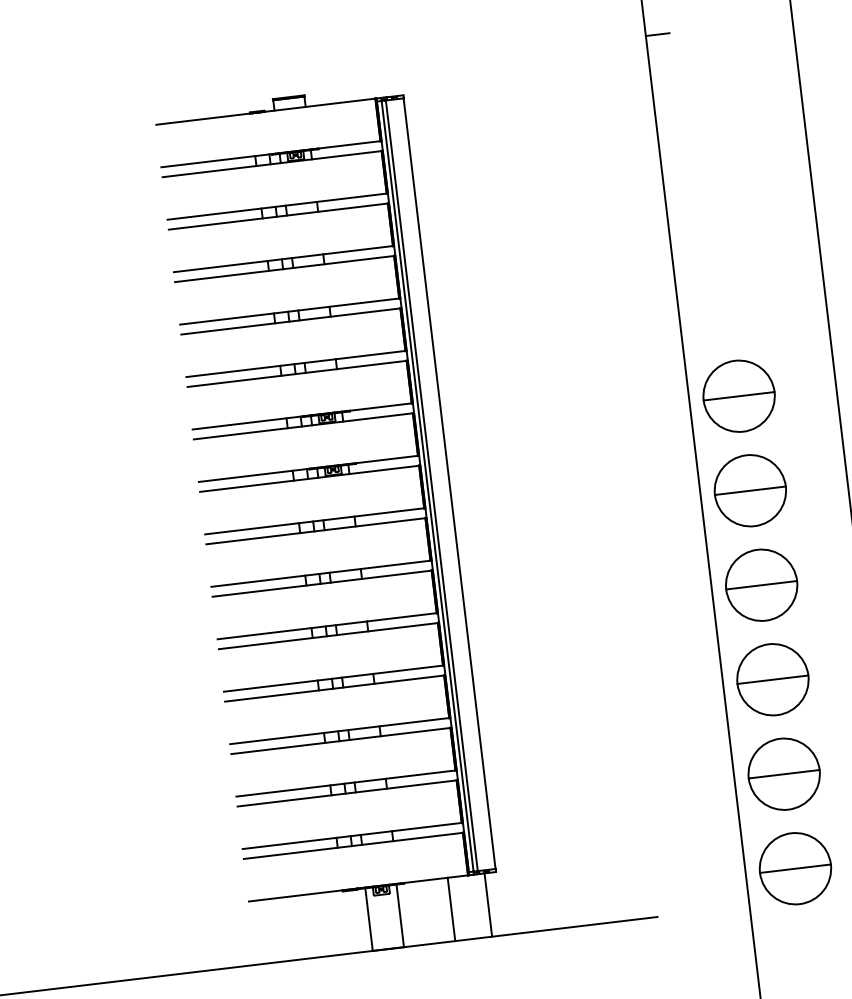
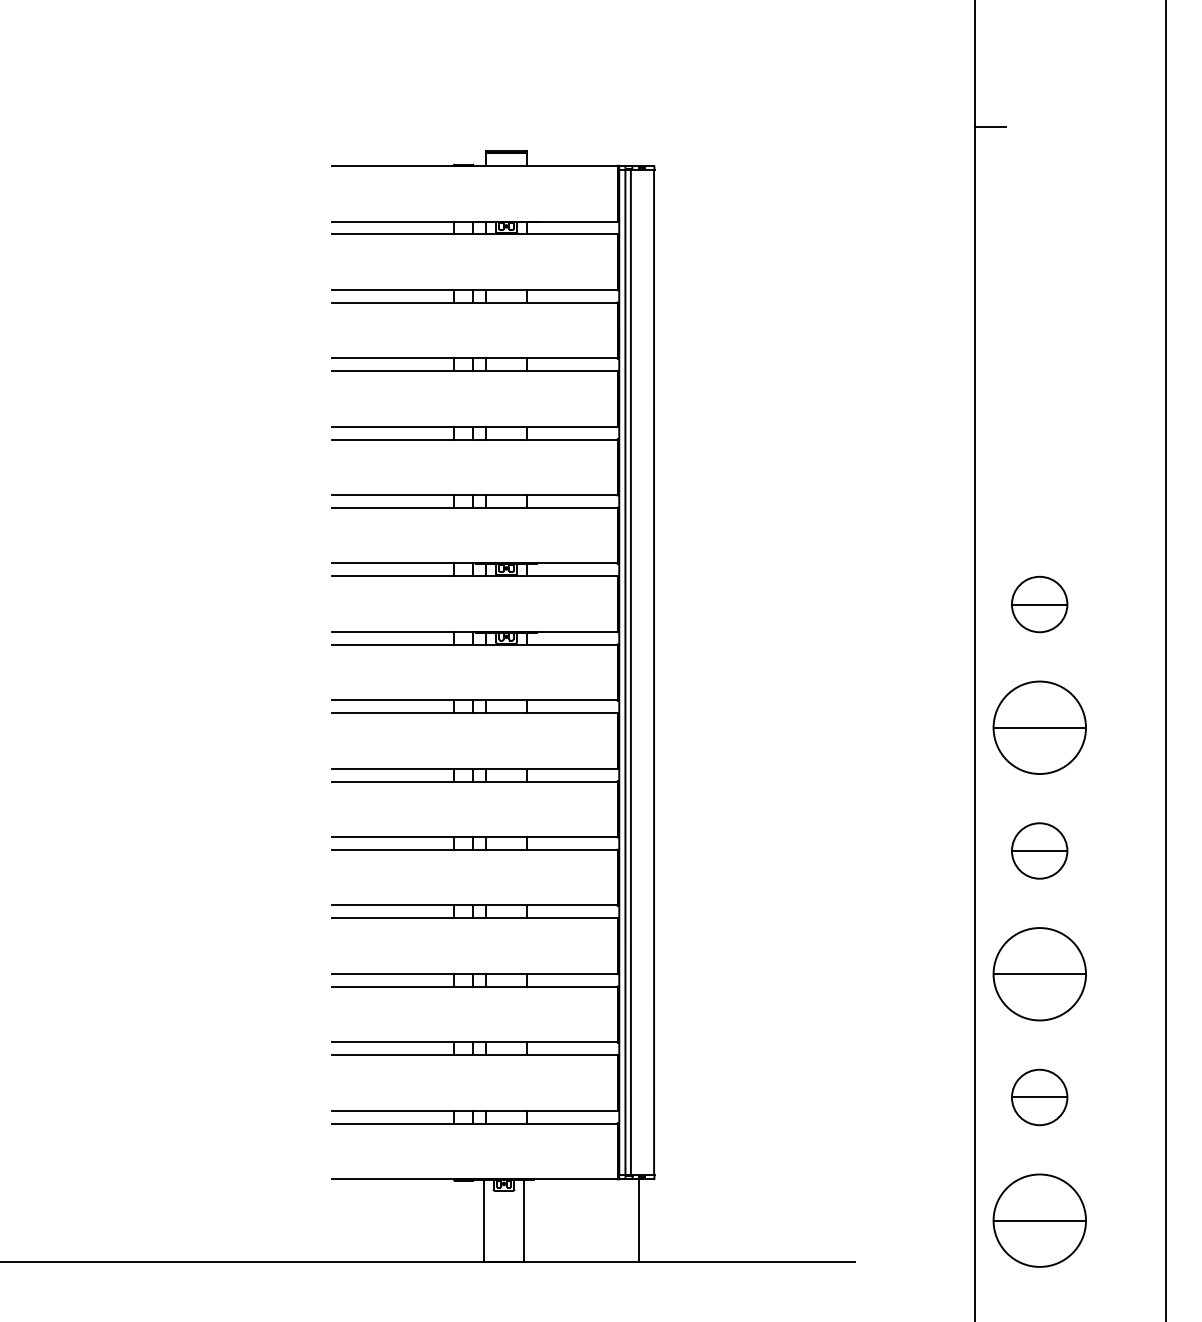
part: (738, 396) -> (1039, 604), size x0.6
part: (761, 584) -> (1039, 850), size x0.6
part: (783, 774) -> (1039, 1097), size x0.6
line: (451, 909) -> (591, 1220), removed

